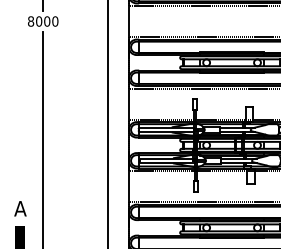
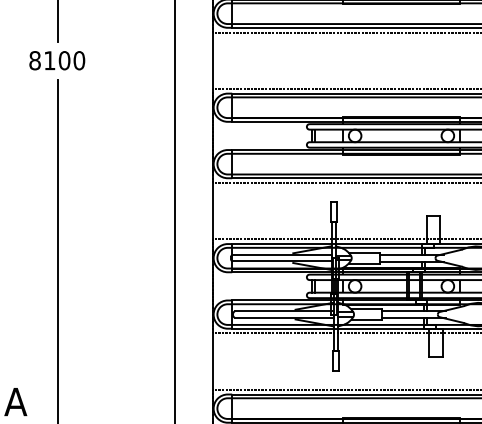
text: (39, 21) -> (50, 60), 8000 -> 8100

